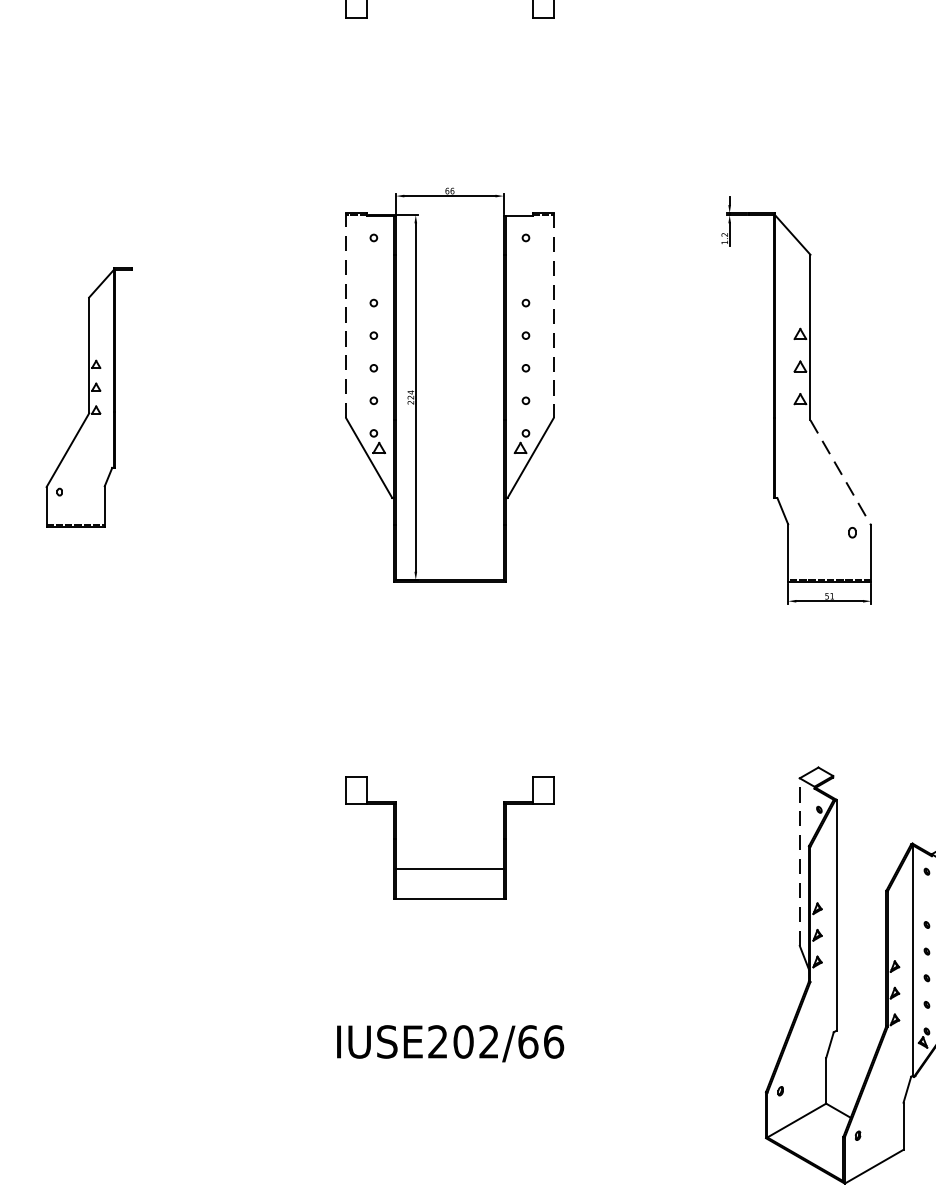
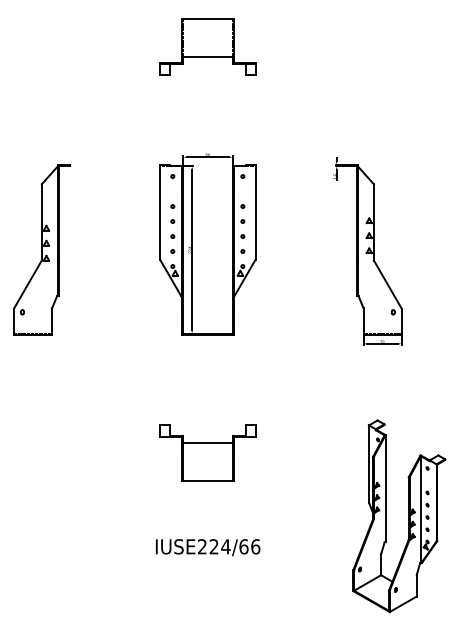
line: (347, 313) -> (160, 211), dashed -> solid
line: (553, 315) -> (255, 212), dashed -> solid
part: (88, 396) -> (41, 249), size x1.43
line: (839, 472) -> (387, 284), dashed -> solid
line: (798, 861) -> (368, 463), dashed -> solid
line: (449, 867) -> (207, 442), moved
text: (475, 1041) -> (219, 546), IUSE202/66 -> IUSE224/66

